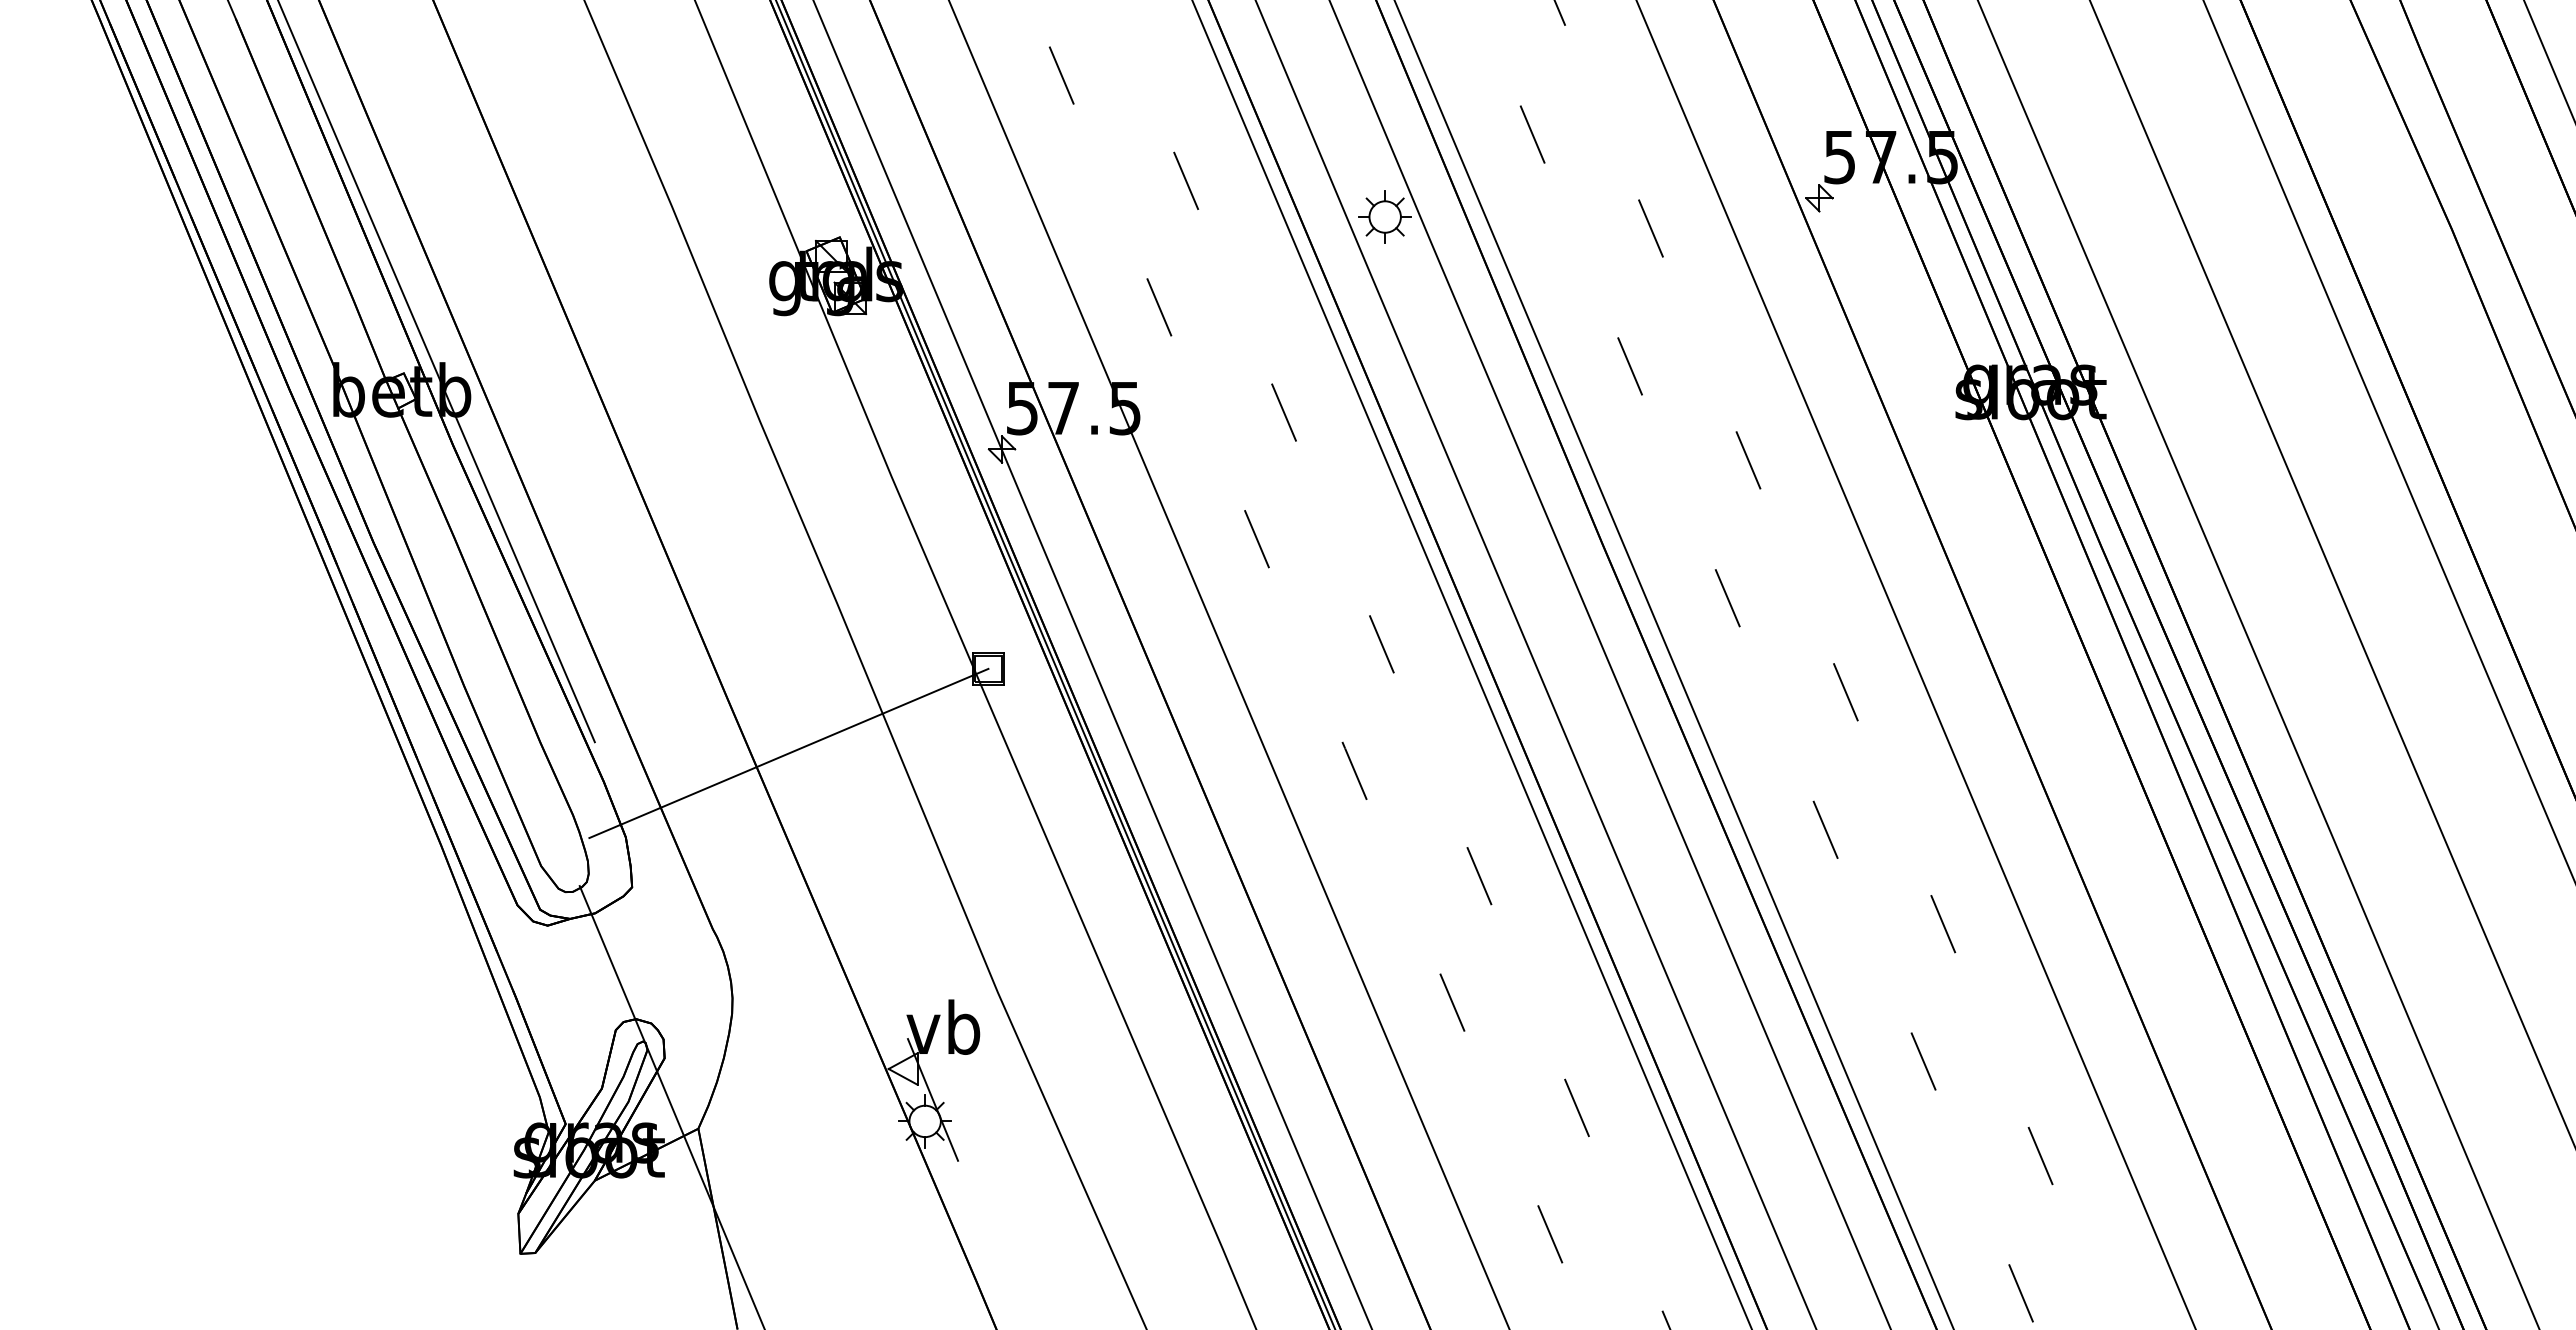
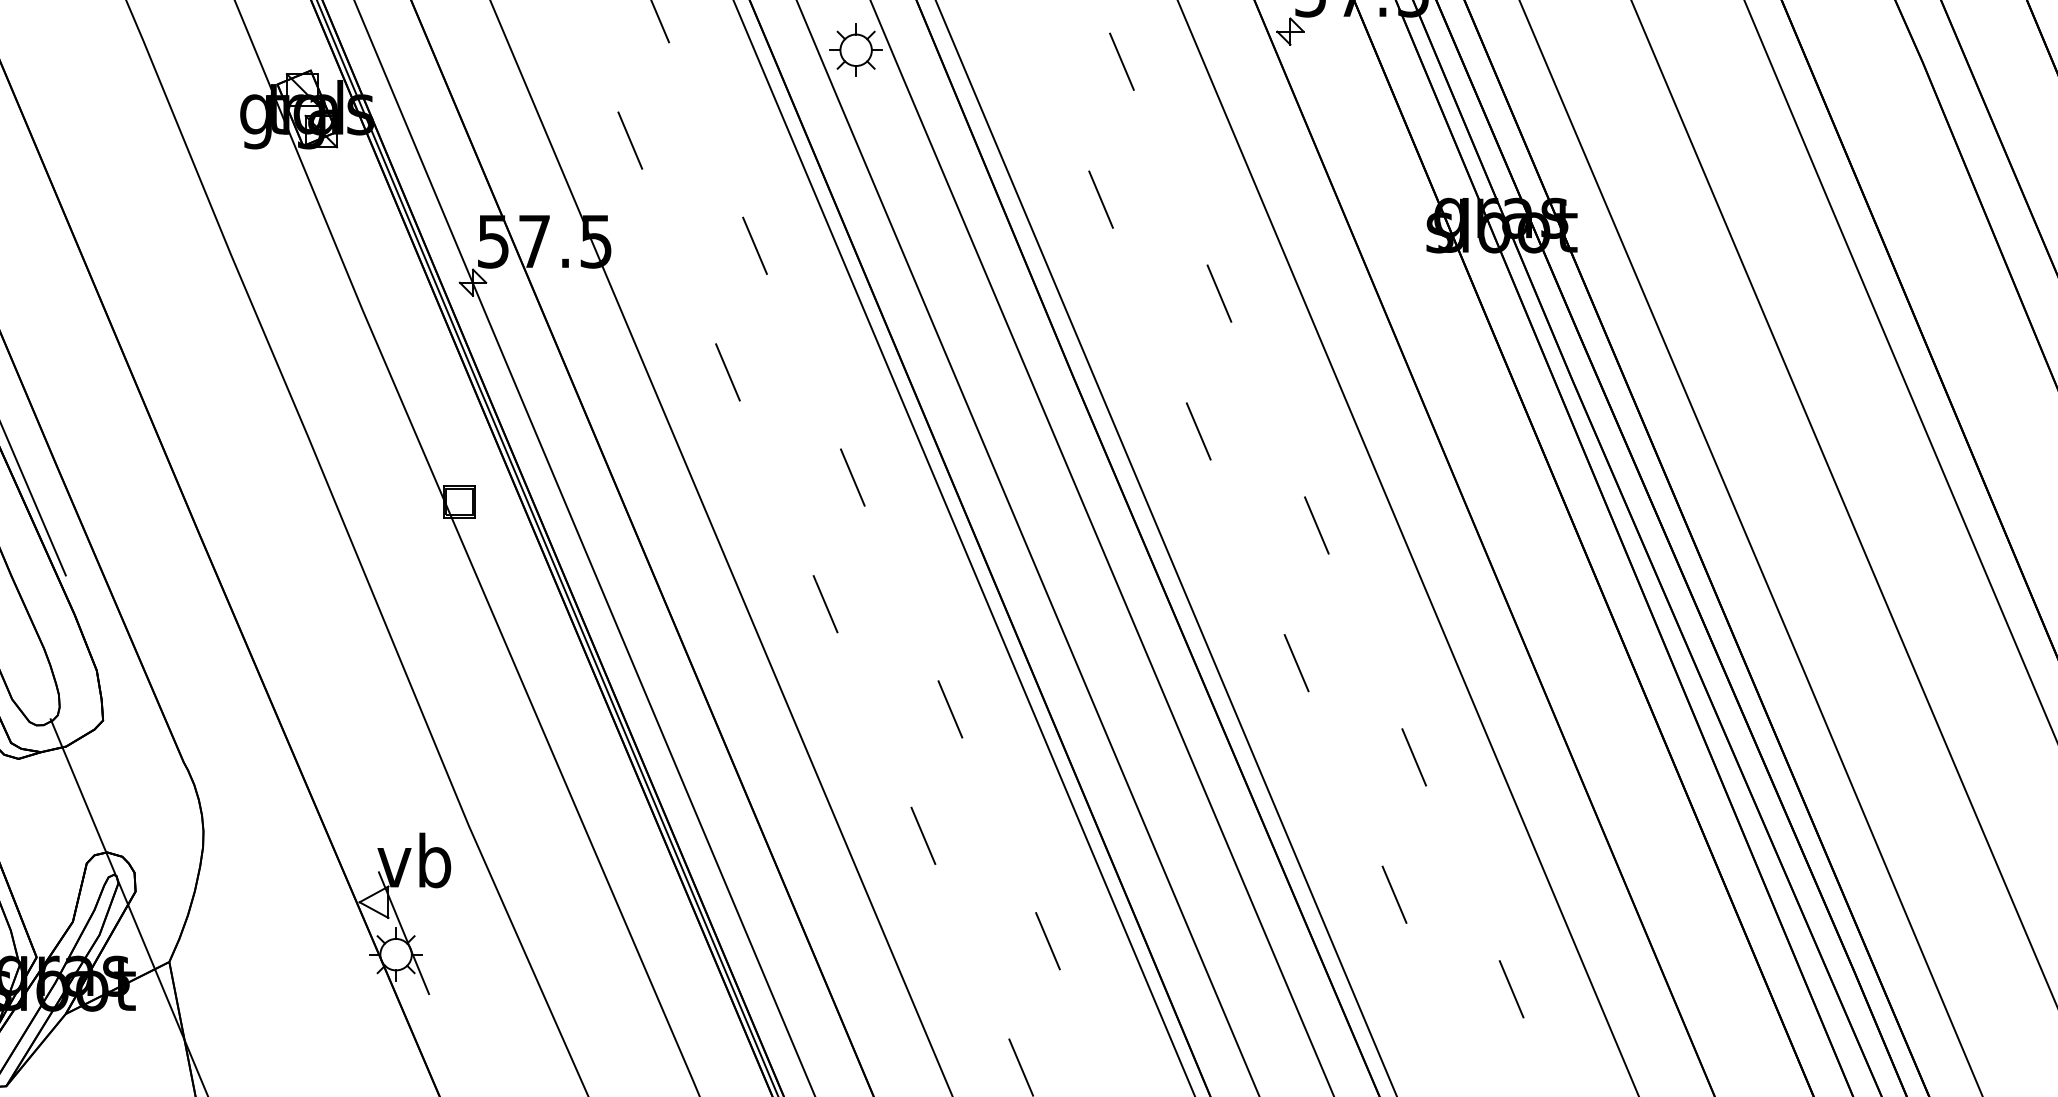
line: (788, 753) -> (259, 586), removed

